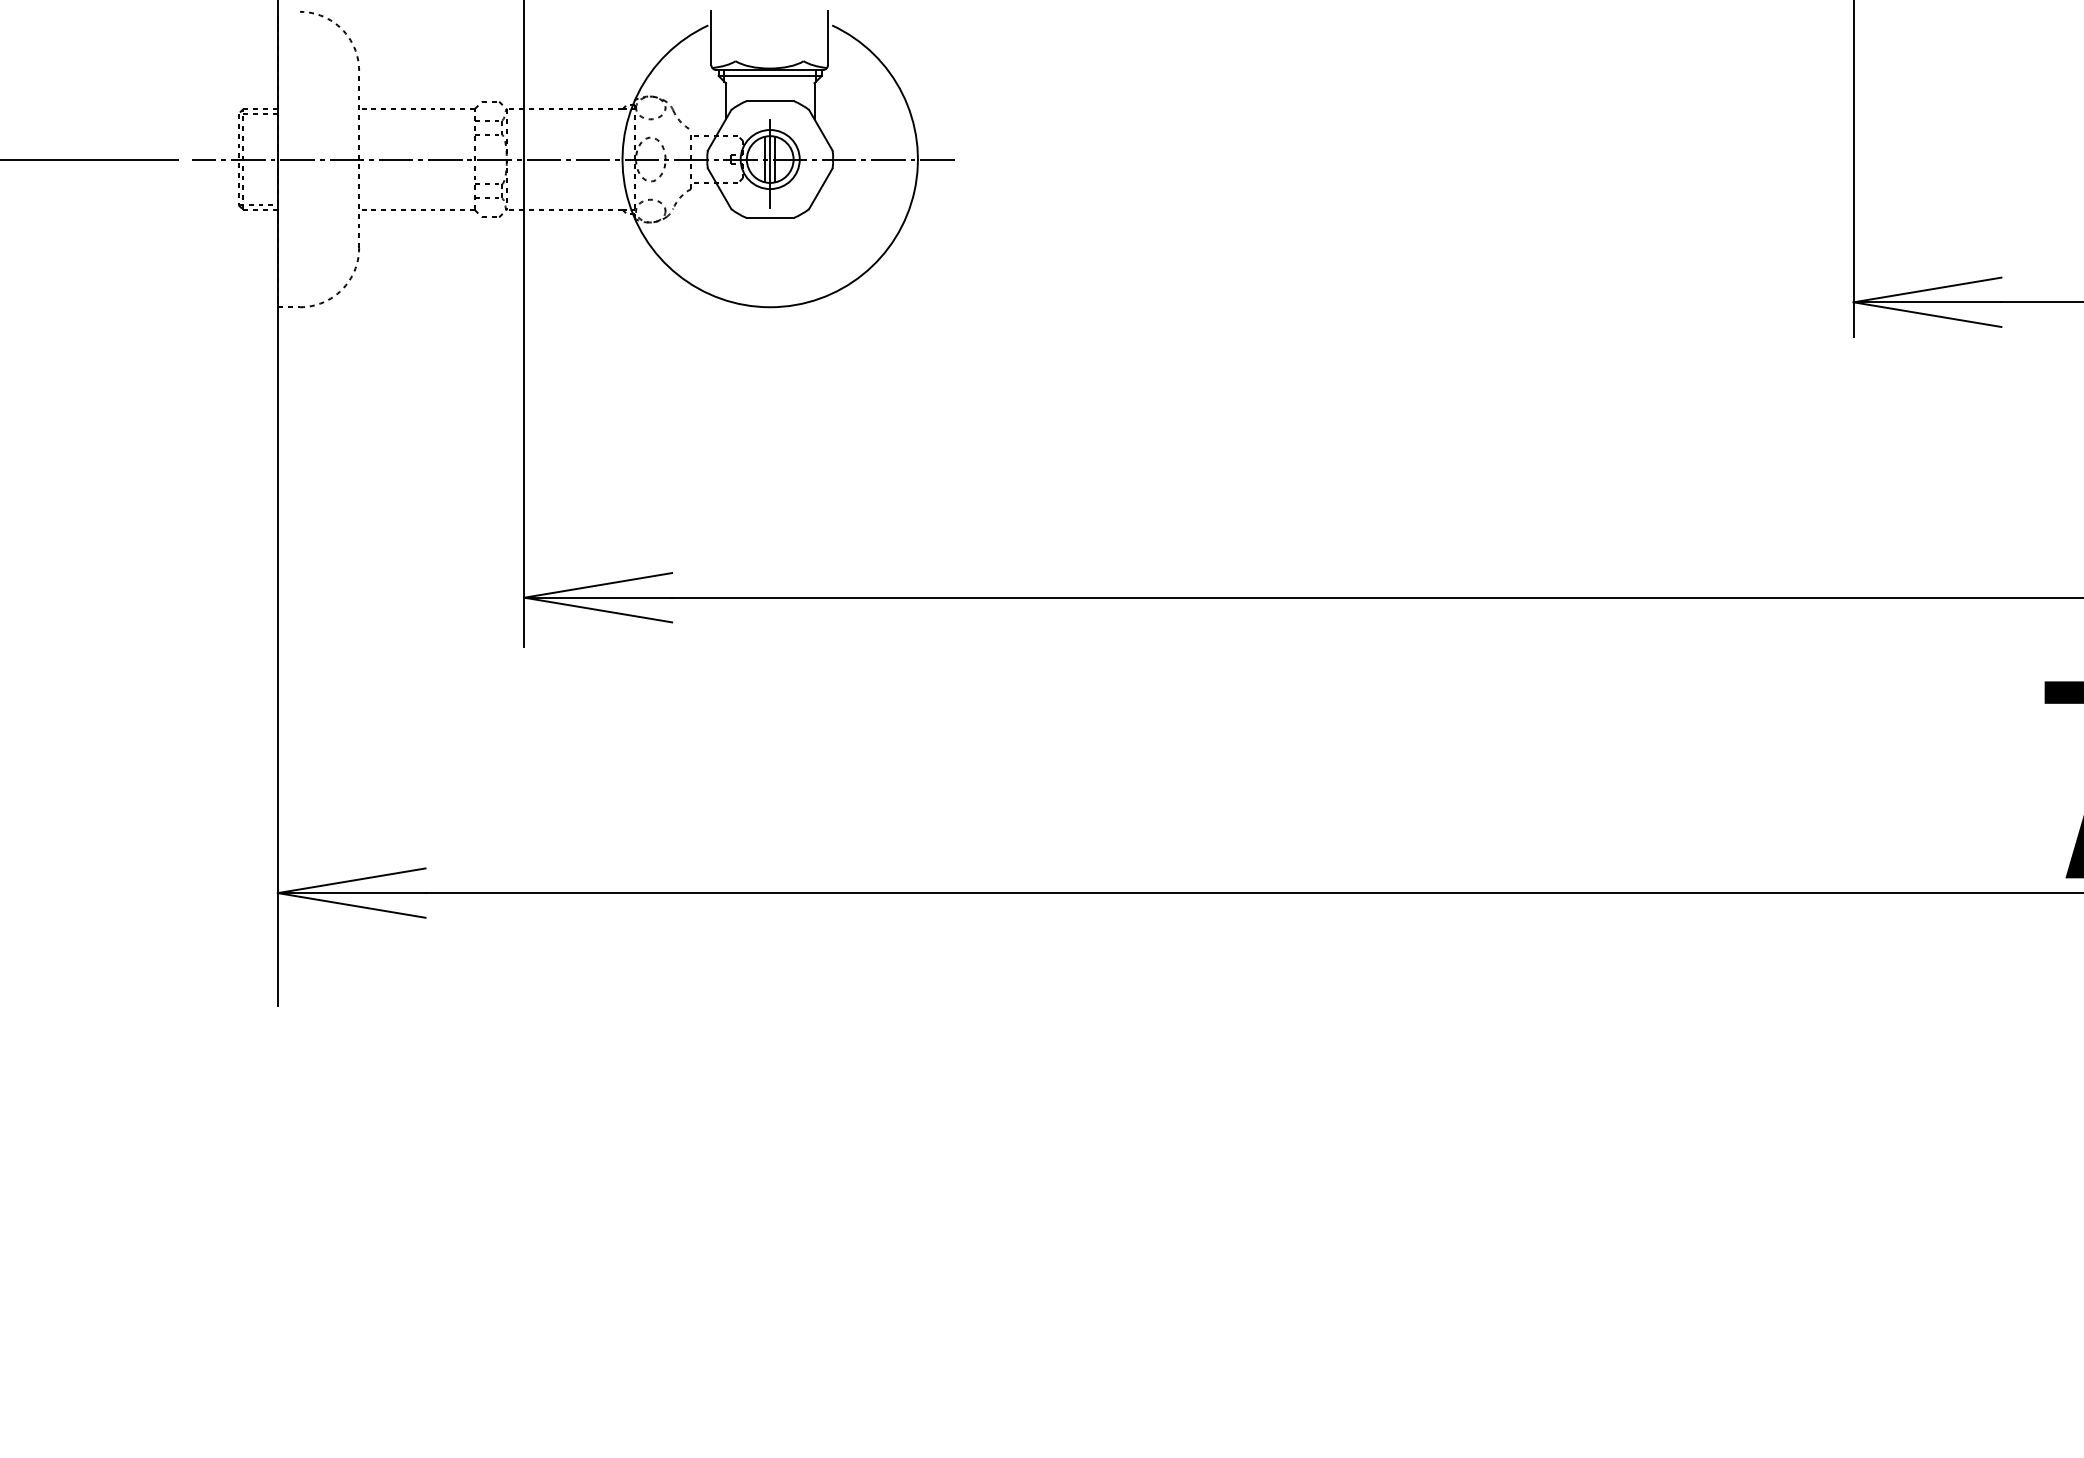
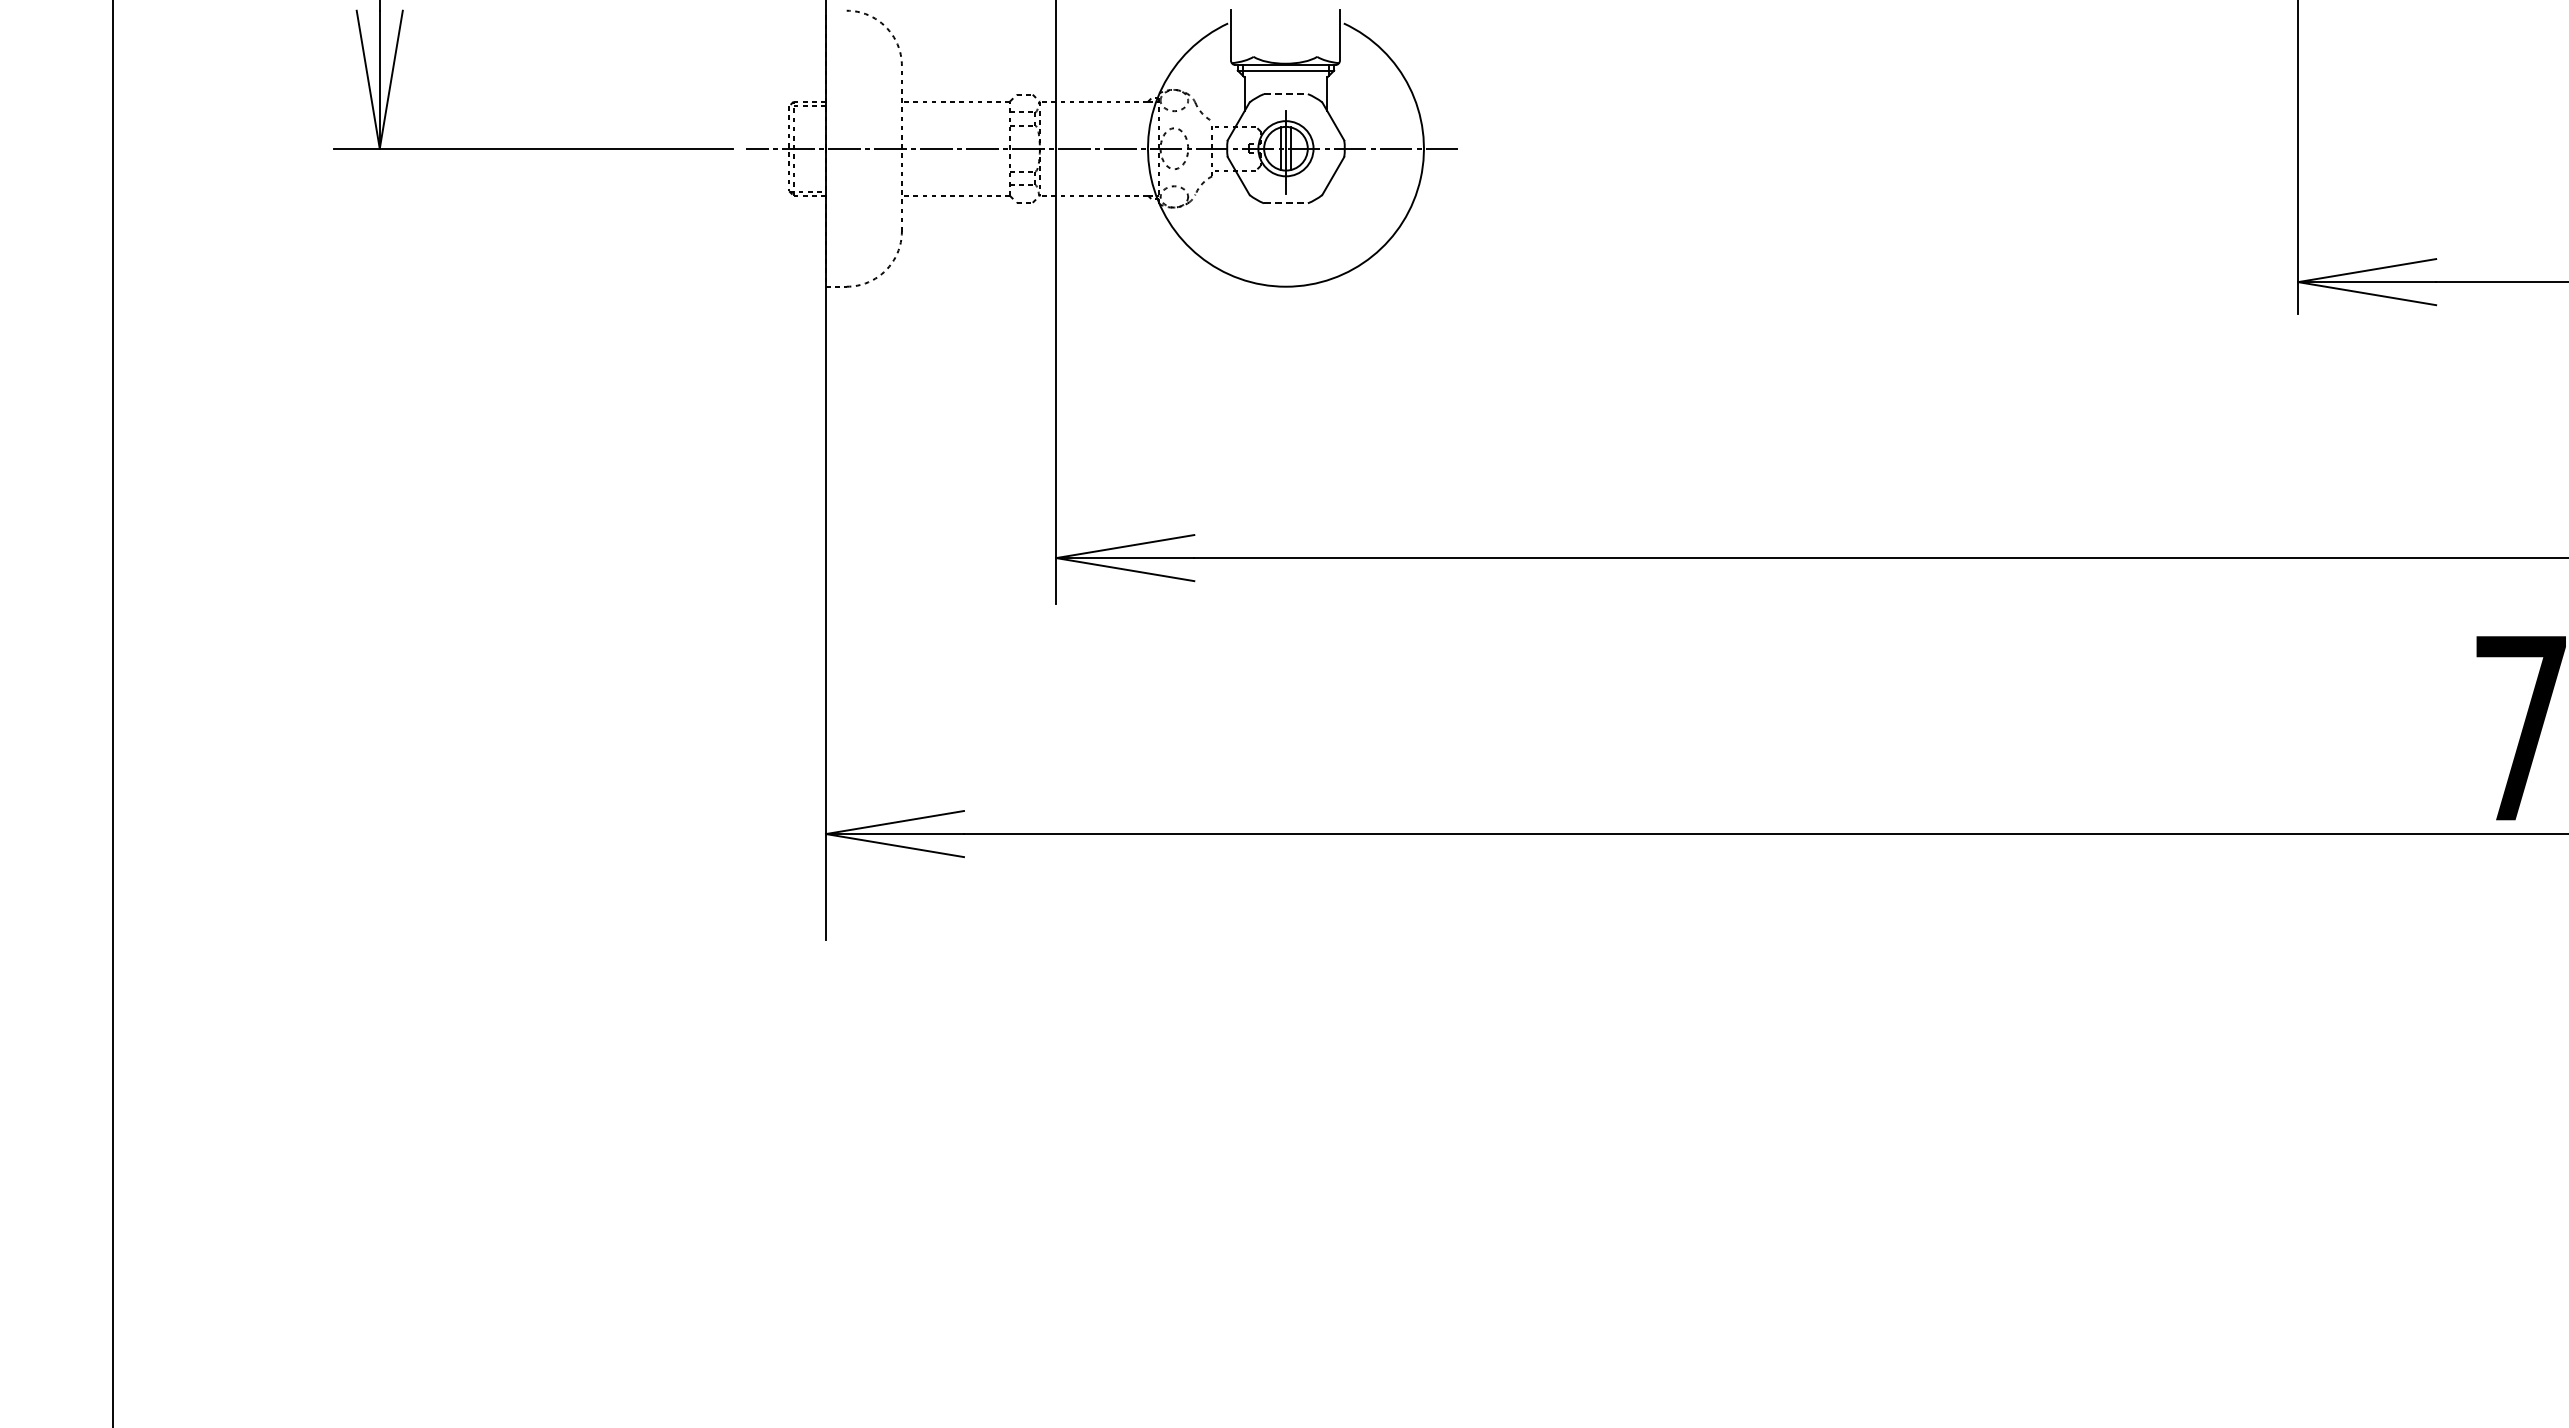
line: (769, 101) -> (1285, 94), solid -> dashed
line: (769, 218) -> (1285, 203), solid -> dashed

